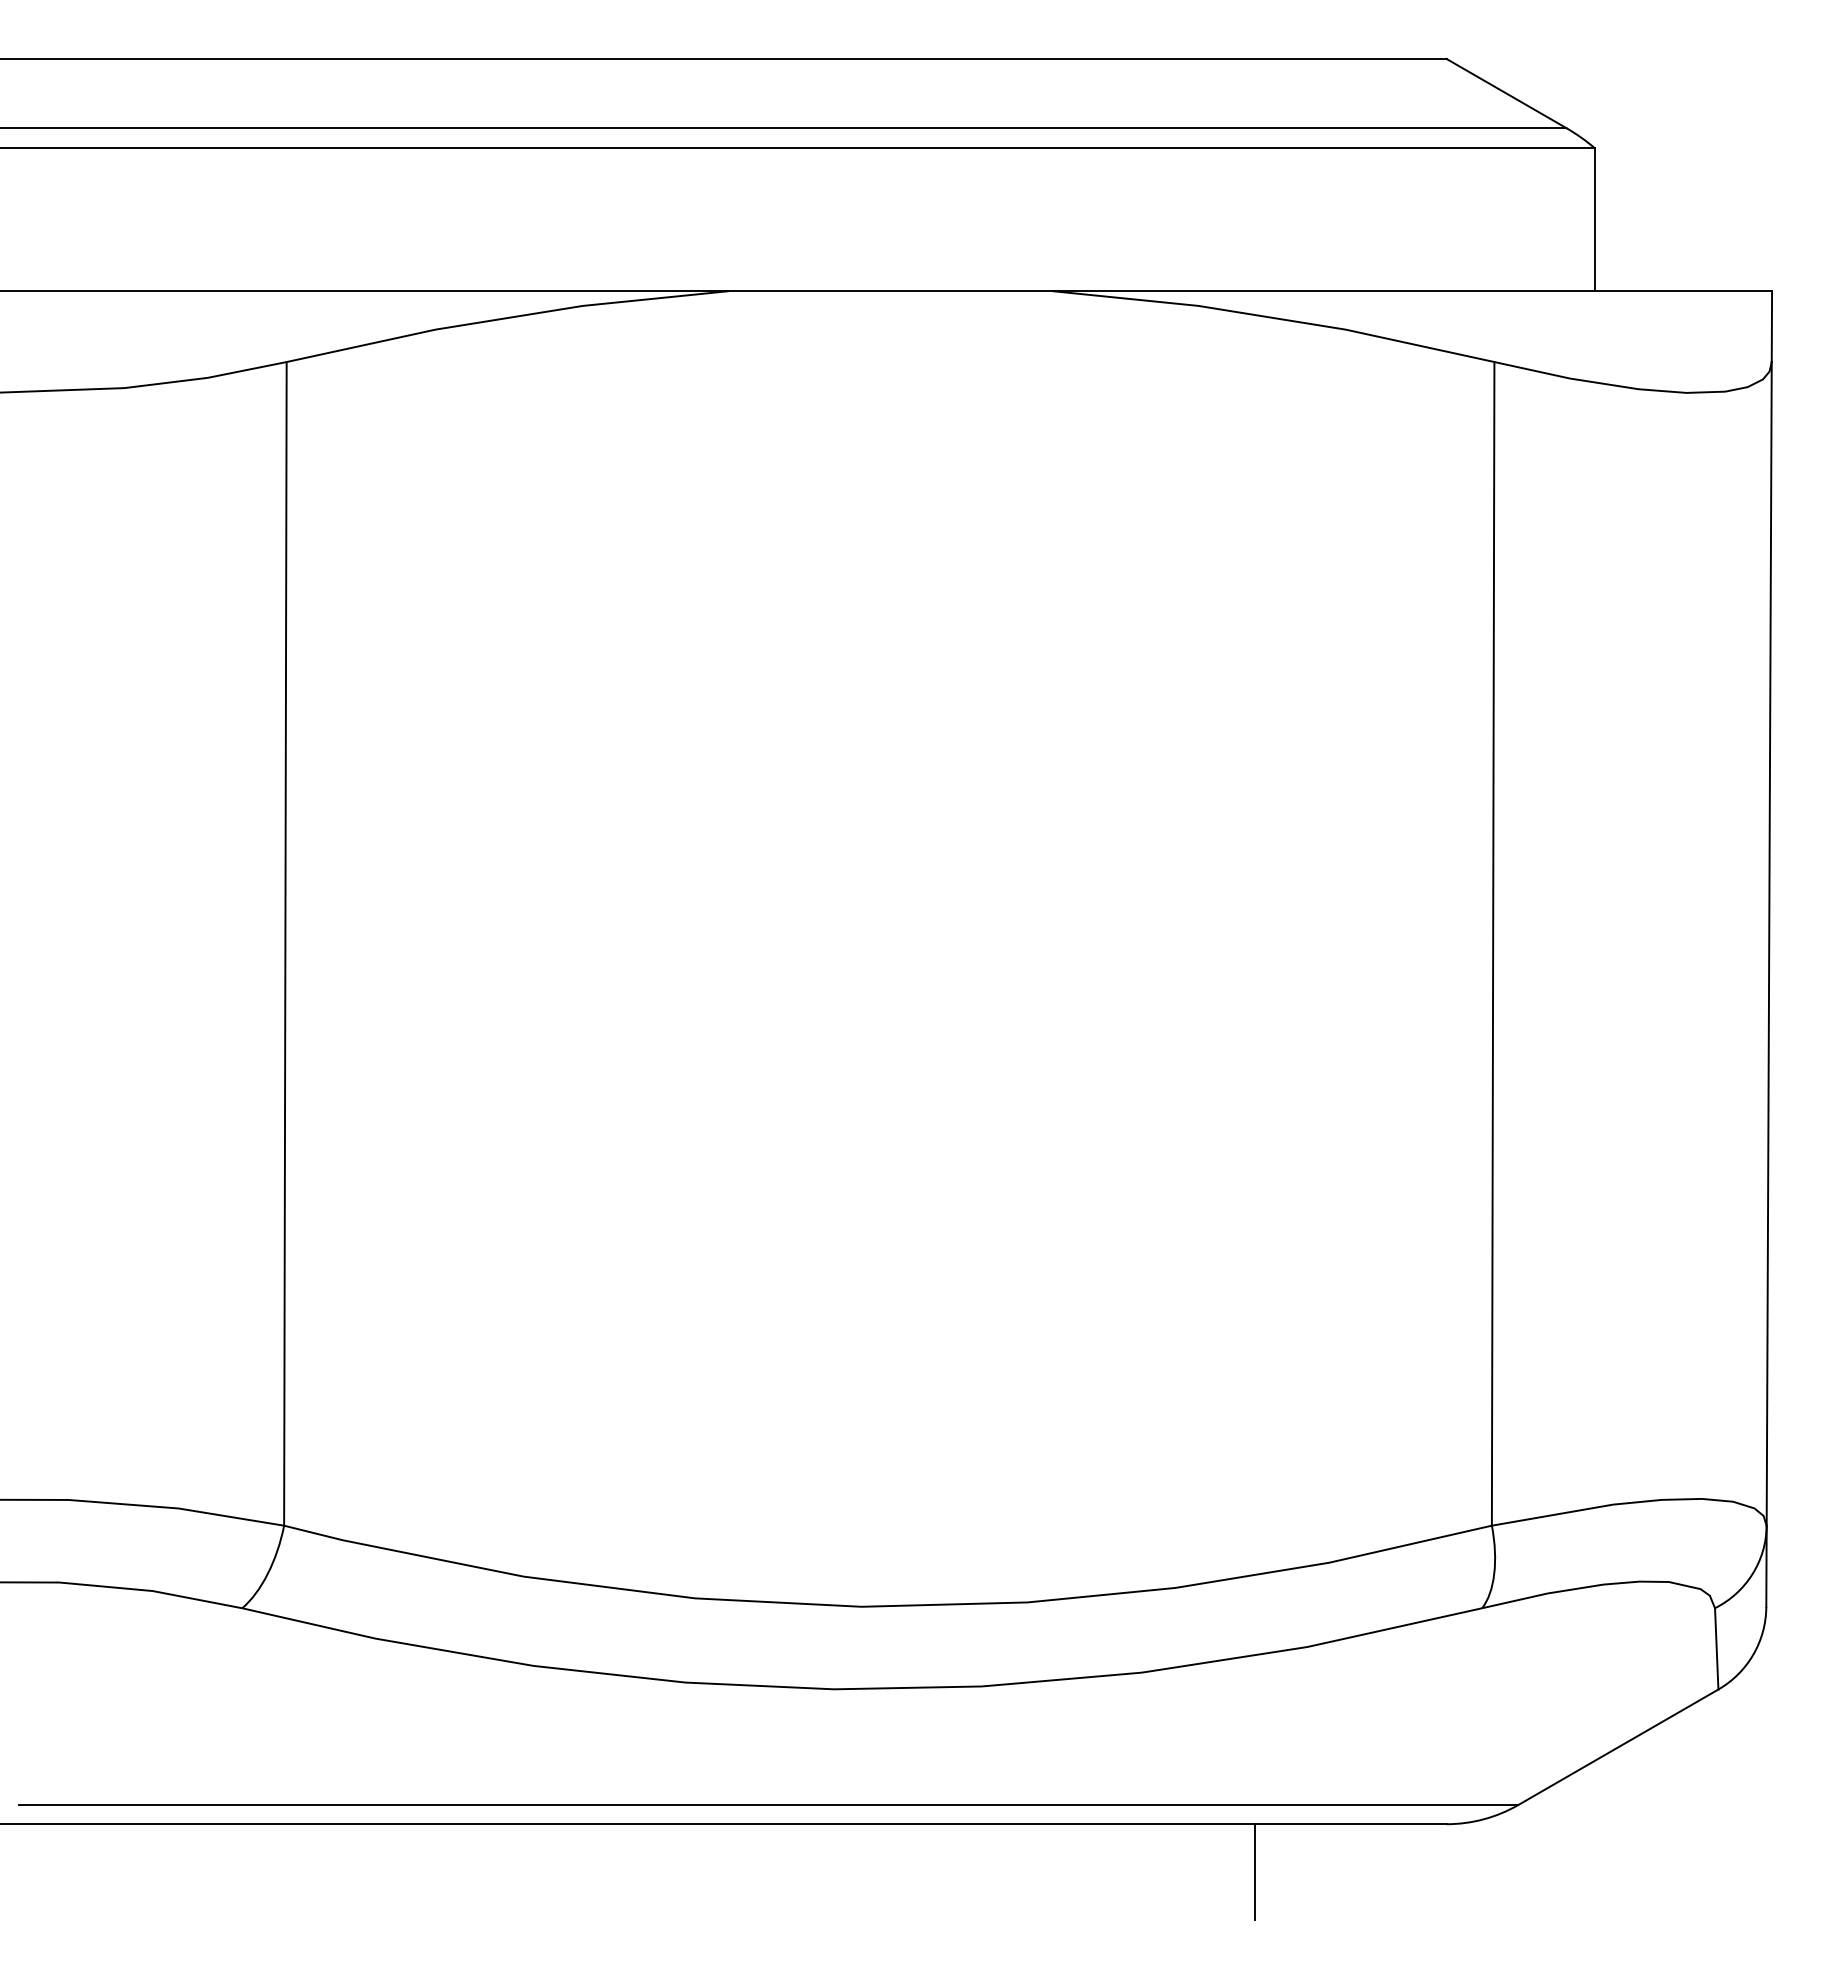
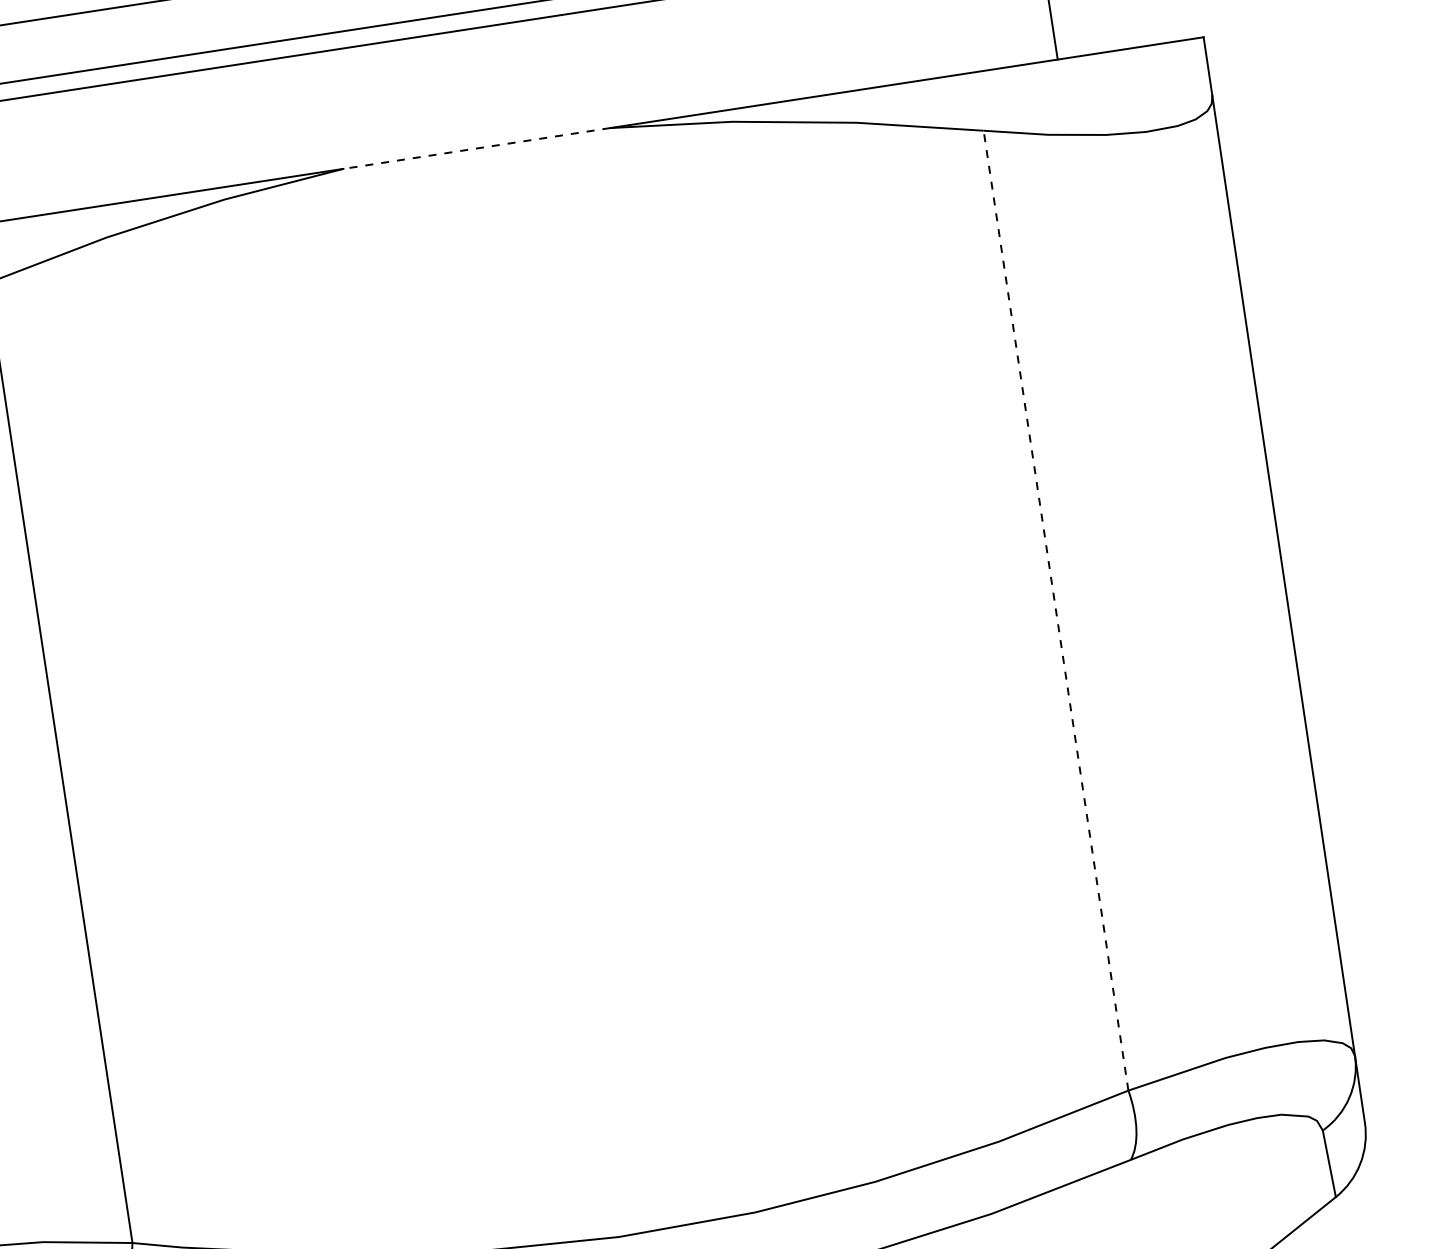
line: (890, 291) -> (476, 148), solid -> dashed
line: (1493, 943) -> (1056, 610), solid -> dashed

